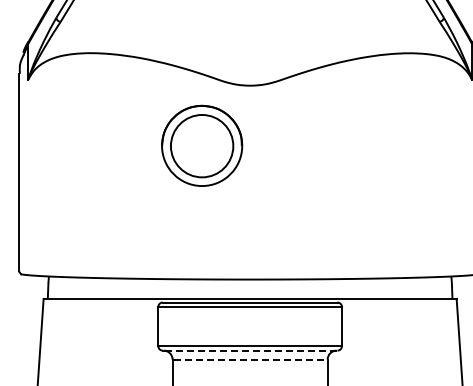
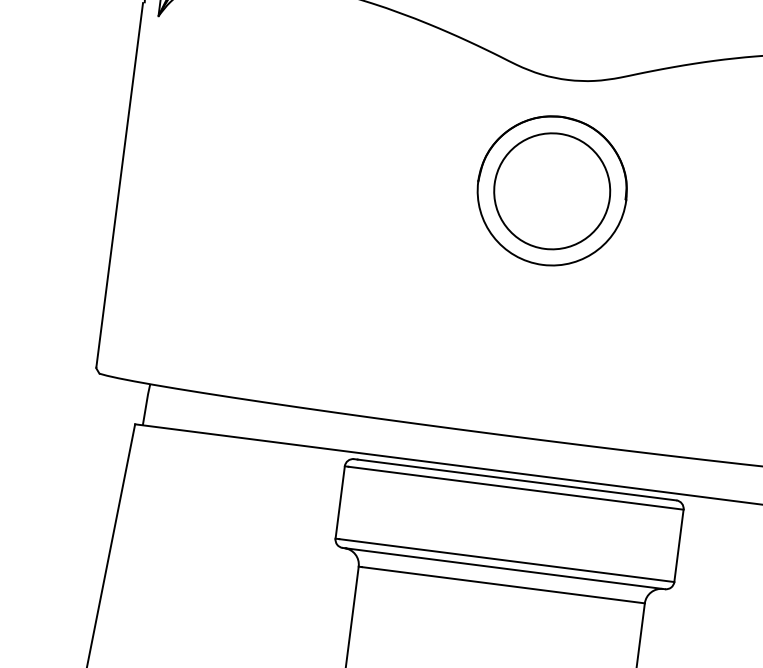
part: (202, 145) -> (553, 190), moved
line: (251, 350) -> (506, 568), dashed -> solid
line: (251, 359) -> (504, 585), dashed -> solid

